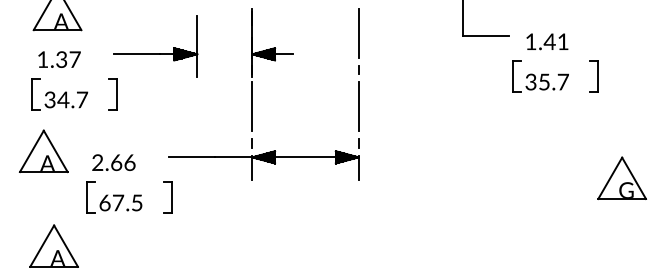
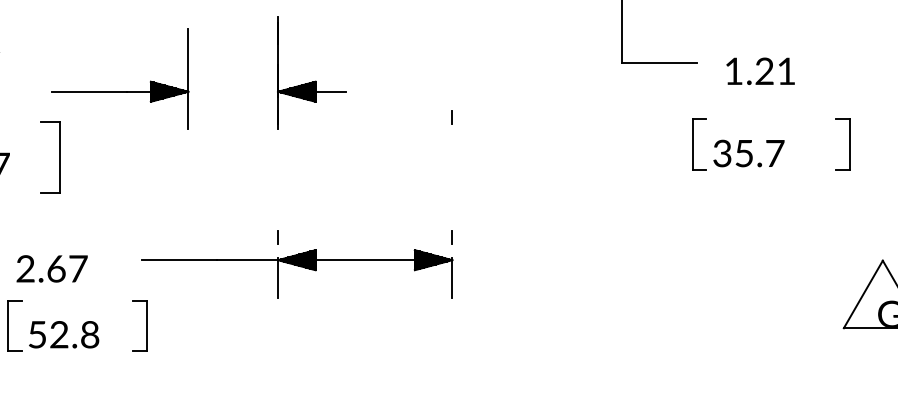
line: (358, 32) -> (451, 56), removed
text: (549, 41) -> (764, 70), 1.41 -> 1.21
part: (540, 76) -> (737, 144), moved
part: (593, 76) -> (842, 144), moved
part: (112, 94) -> (49, 157), size x1.4
line: (252, 106) -> (278, 177), removed
line: (358, 106) -> (451, 177), removed
text: (129, 162) -> (77, 268), 2.66 -> 2.67
text: (120, 202) -> (62, 333), 67.5 -> 52.8

